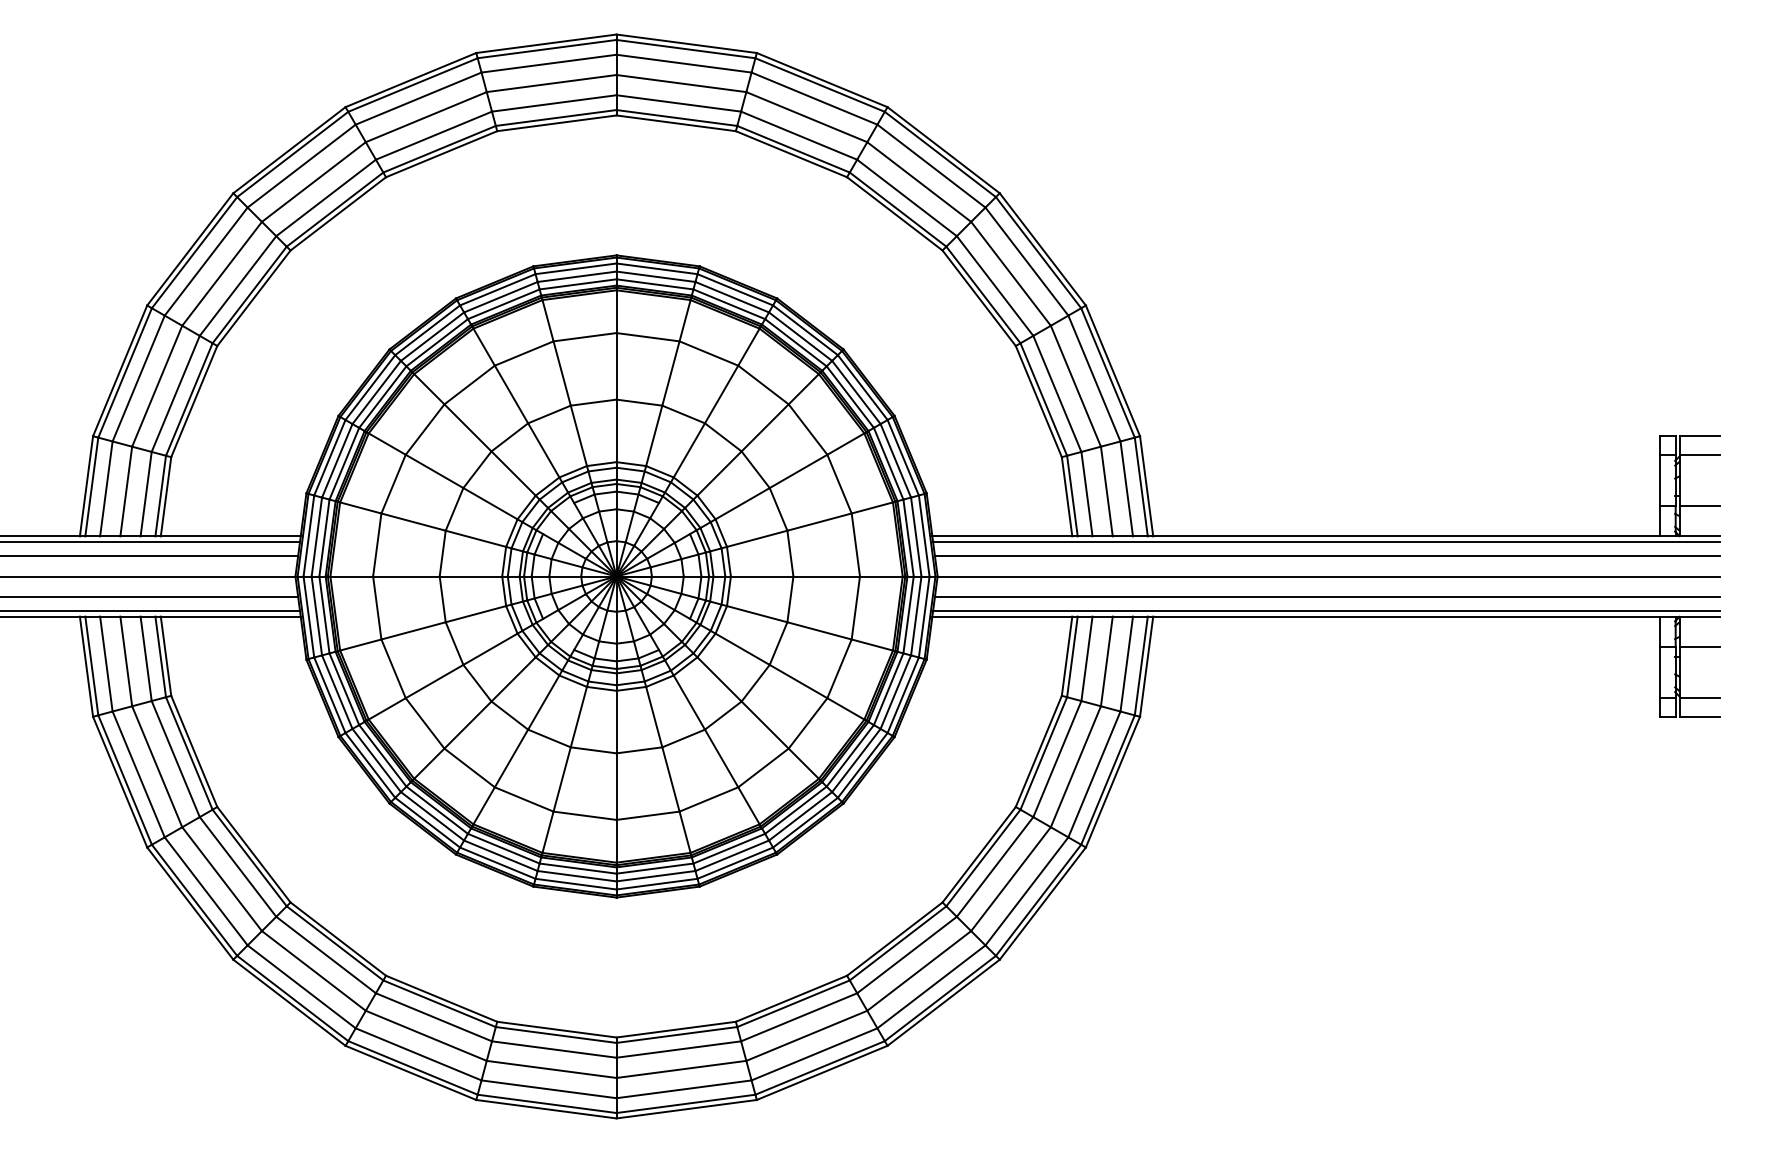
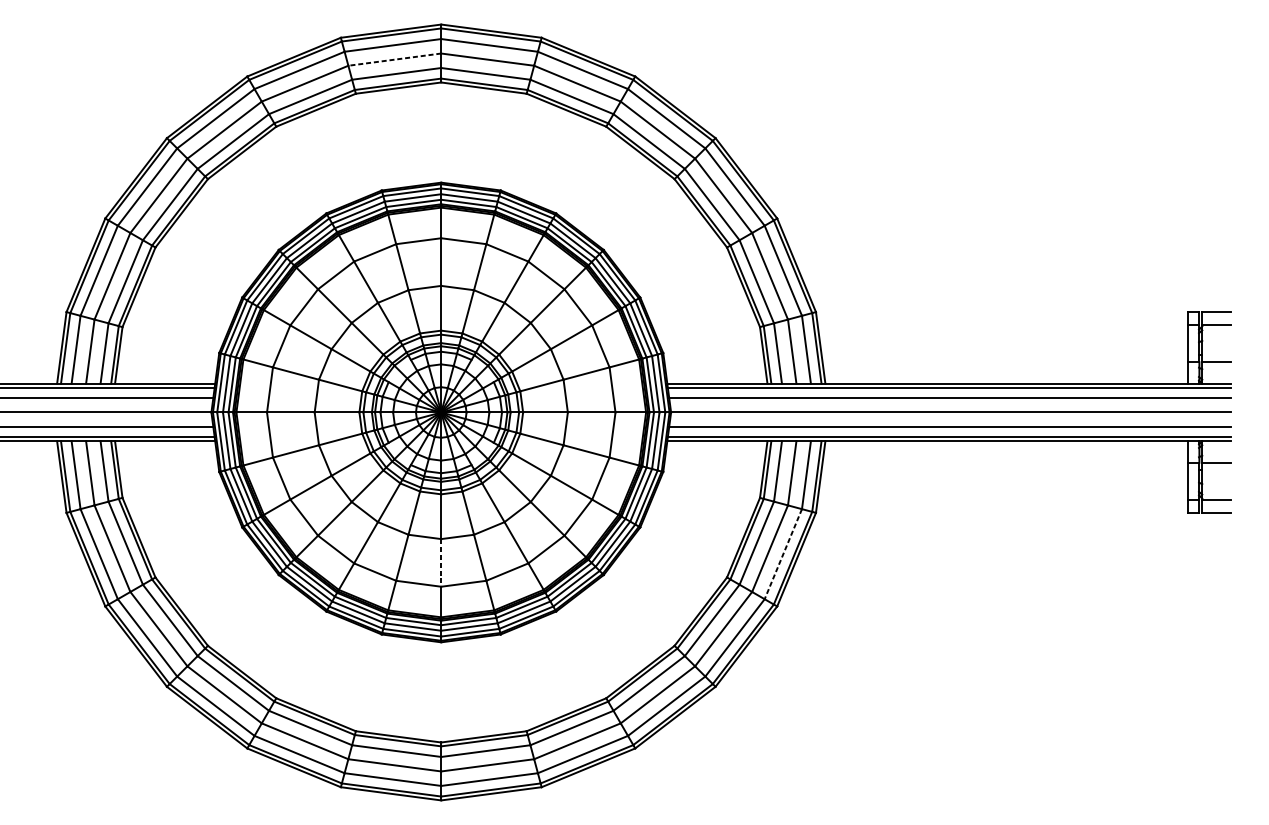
line: (551, 83) -> (394, 59), solid -> dashed
line: (1094, 774) -> (783, 554), solid -> dashed
line: (616, 787) -> (441, 563), solid -> dashed

